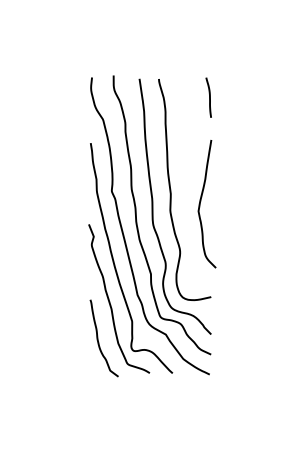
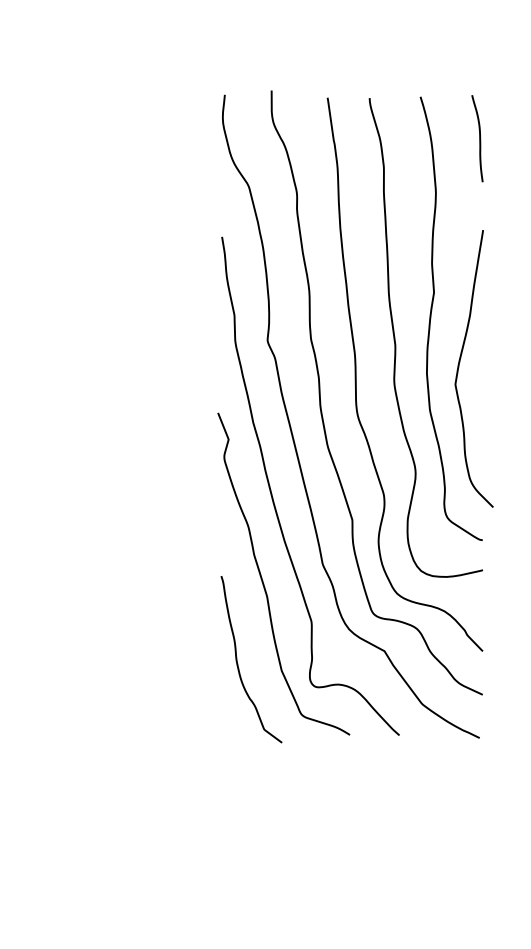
curve: (188, 178) -> (433, 313), added

